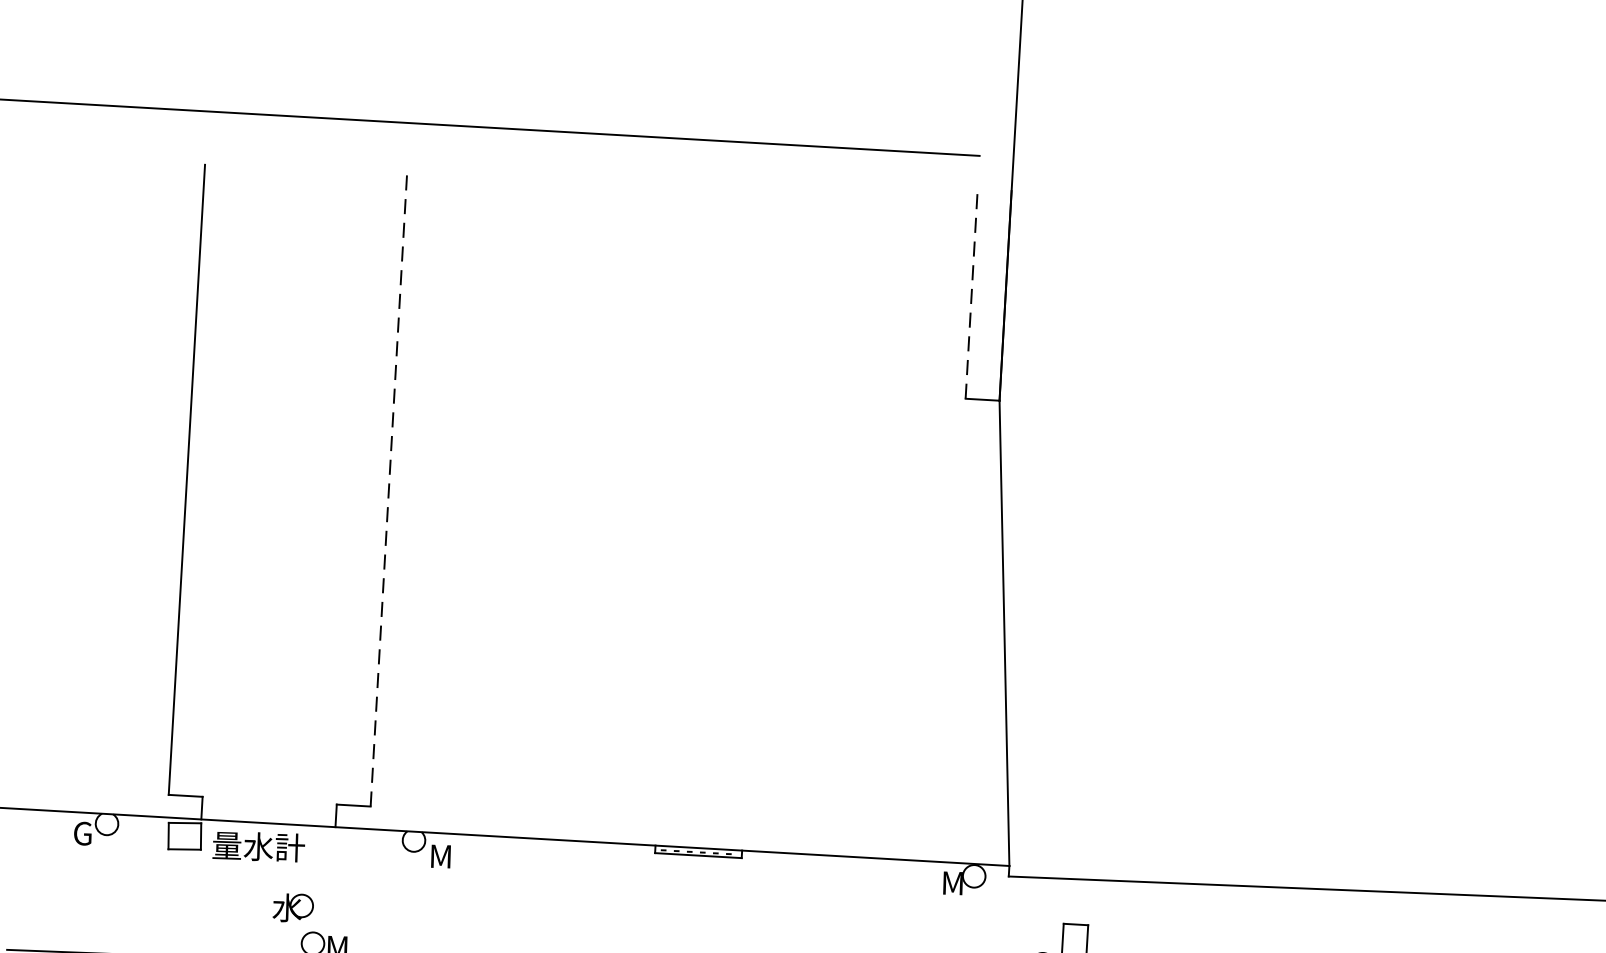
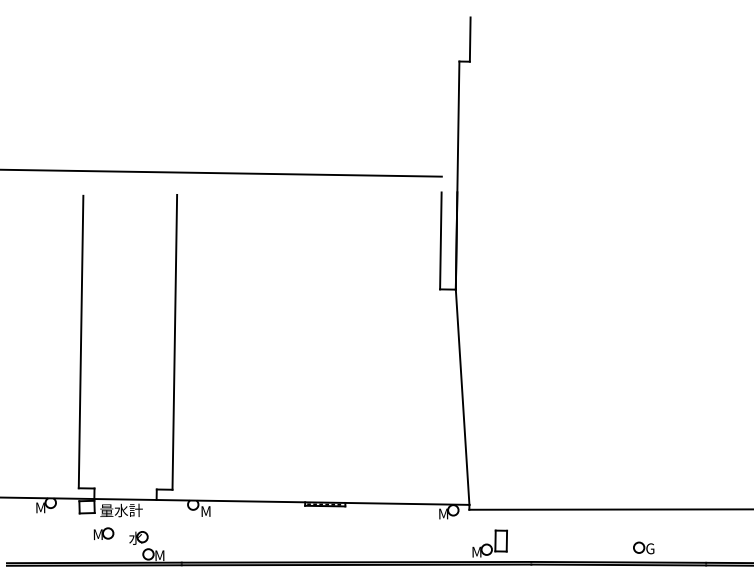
line: (970, 293) -> (440, 240), dashed -> solid
line: (388, 487) -> (174, 341), dashed -> solid
text: (84, 832) -> (40, 507), G -> M
part: (217, 894) -> (103, 533), added

